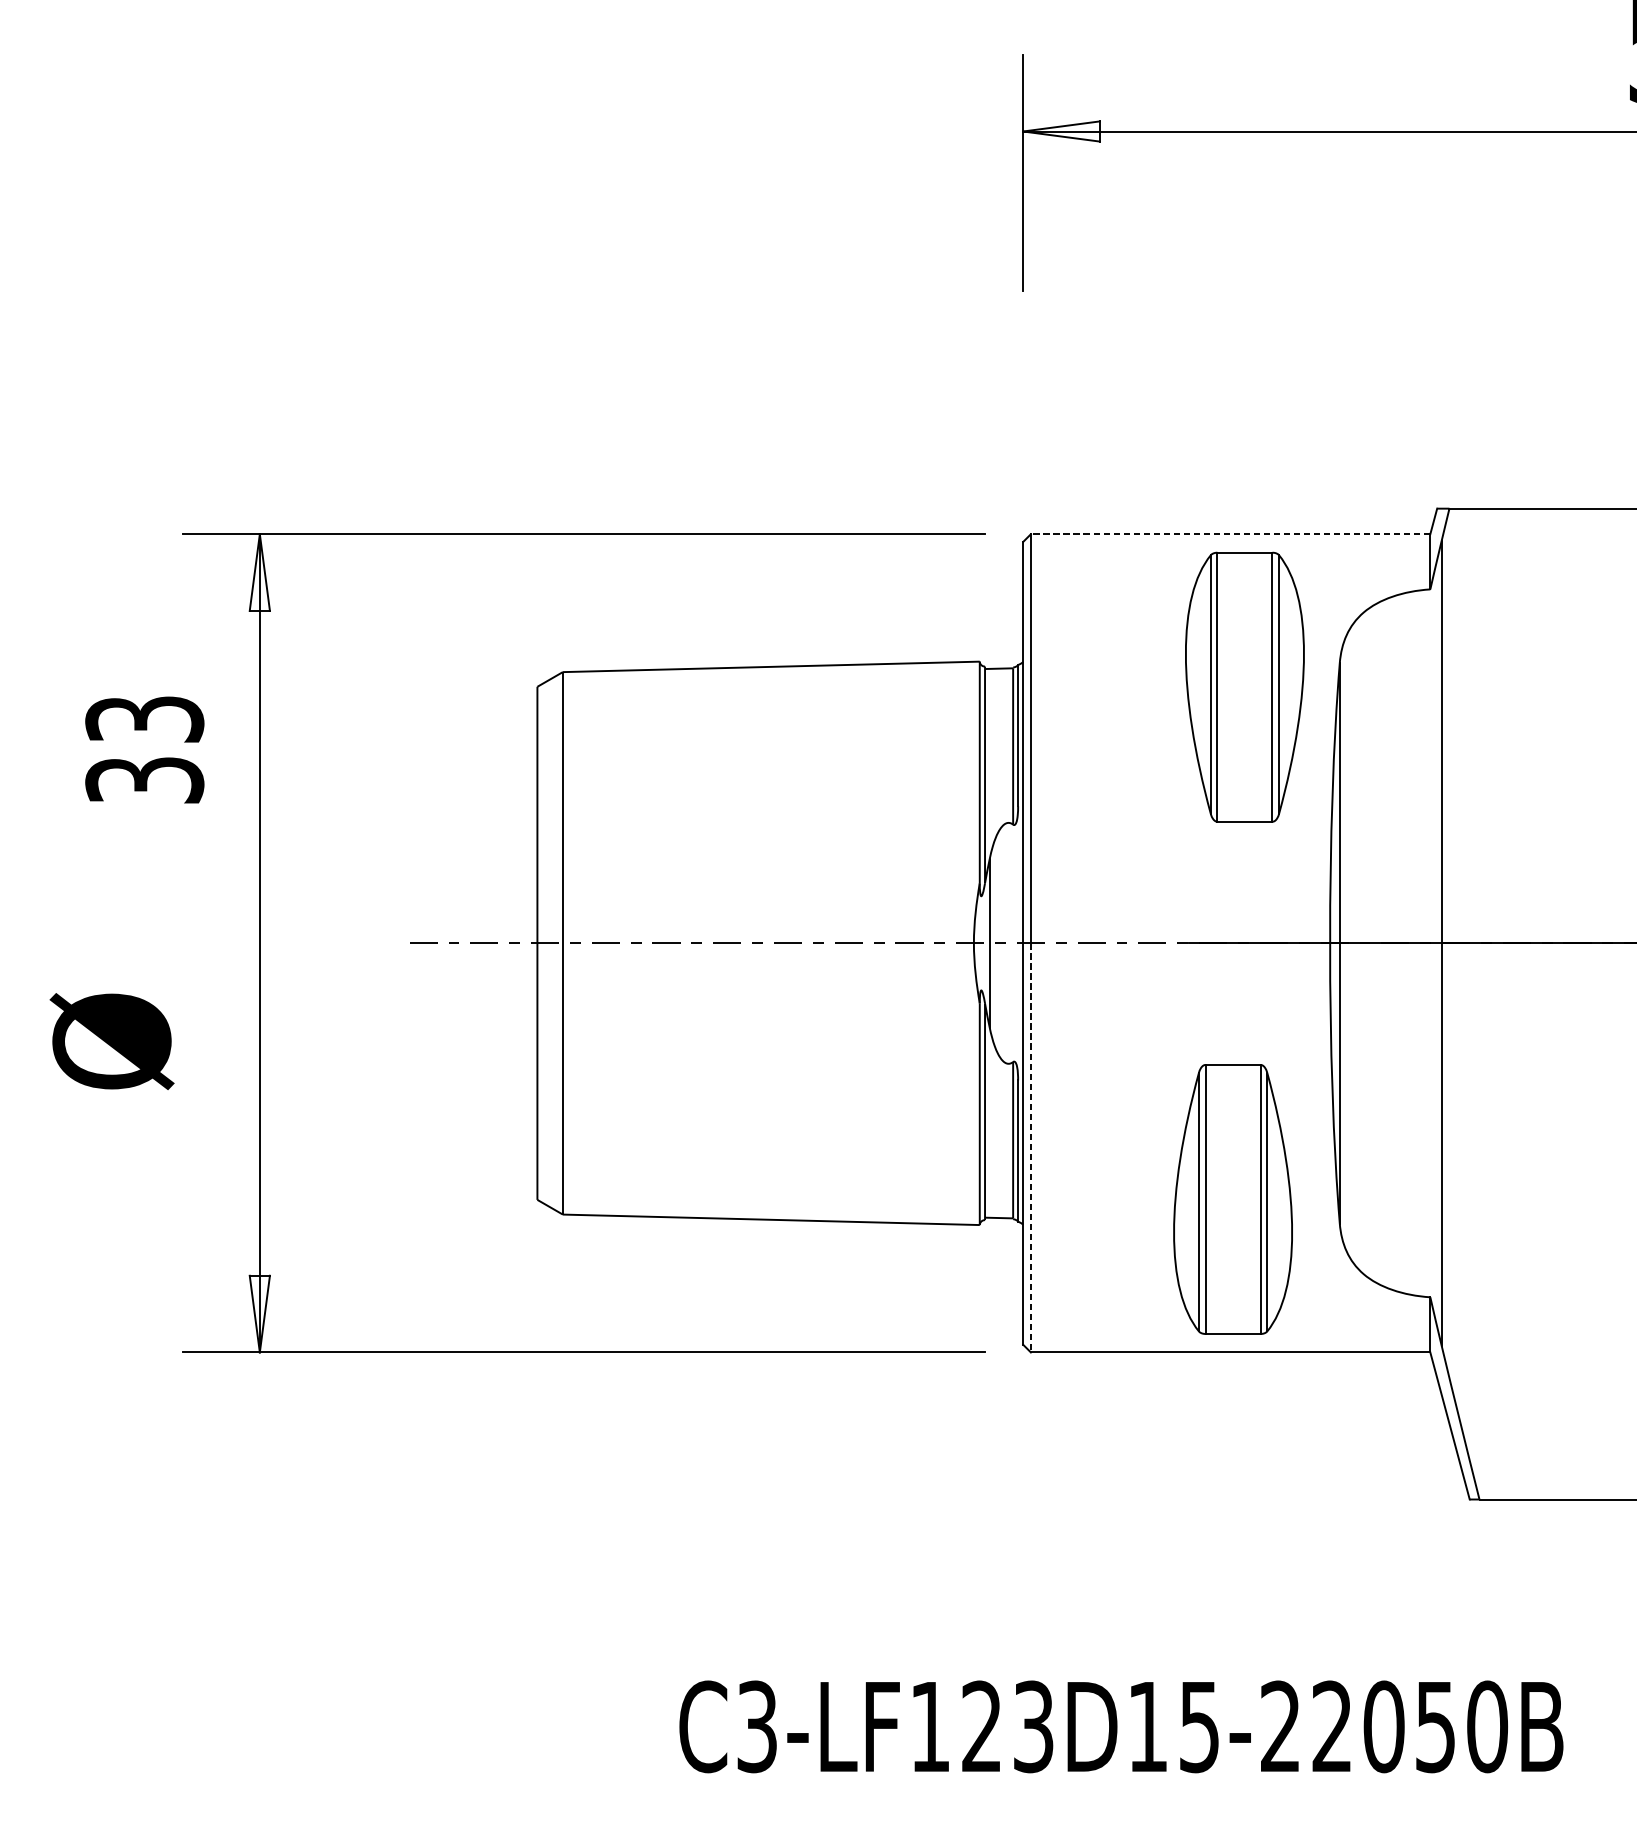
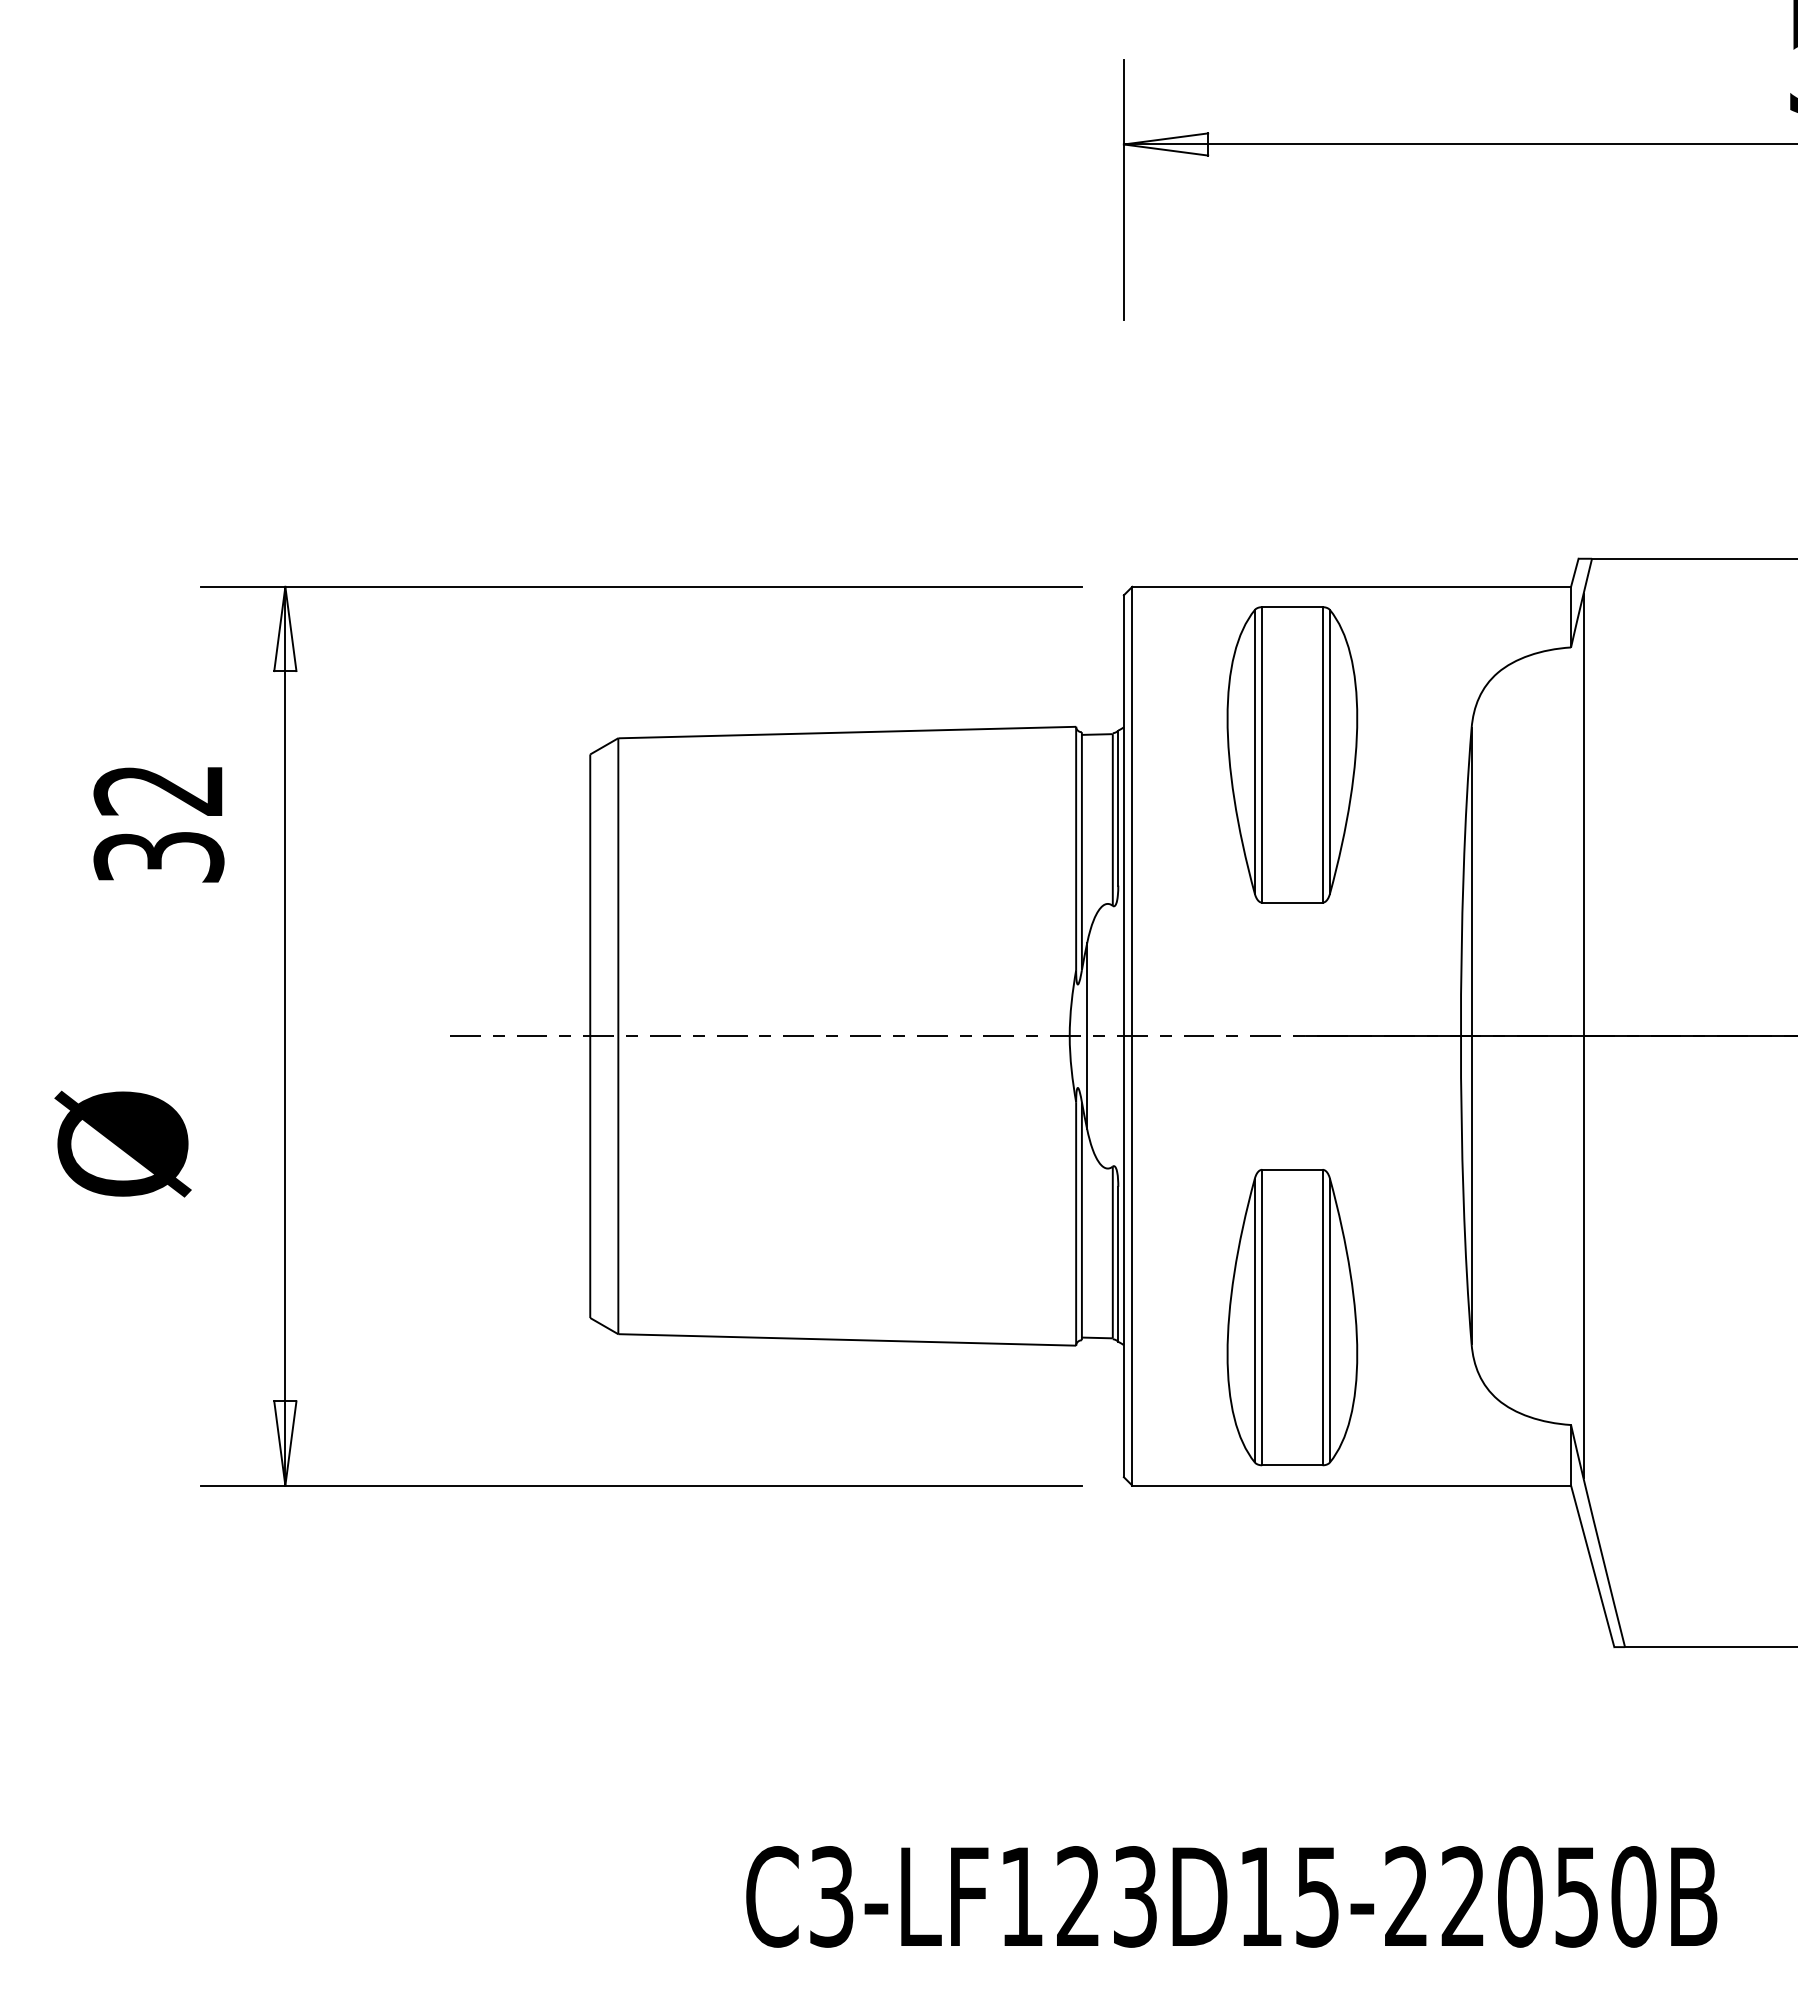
line: (1230, 533) -> (1351, 586), dashed -> solid
part: (1245, 686) -> (1292, 754), moved
text: (144, 719) -> (158, 790), 33 -> 32
line: (1031, 1147) -> (1132, 1260), dashed -> solid
part: (1233, 1199) -> (1292, 1317), moved

